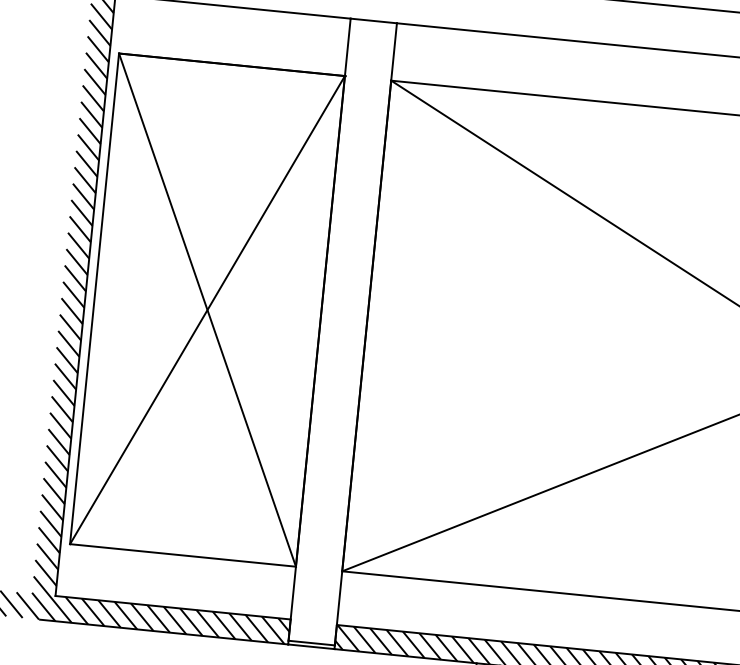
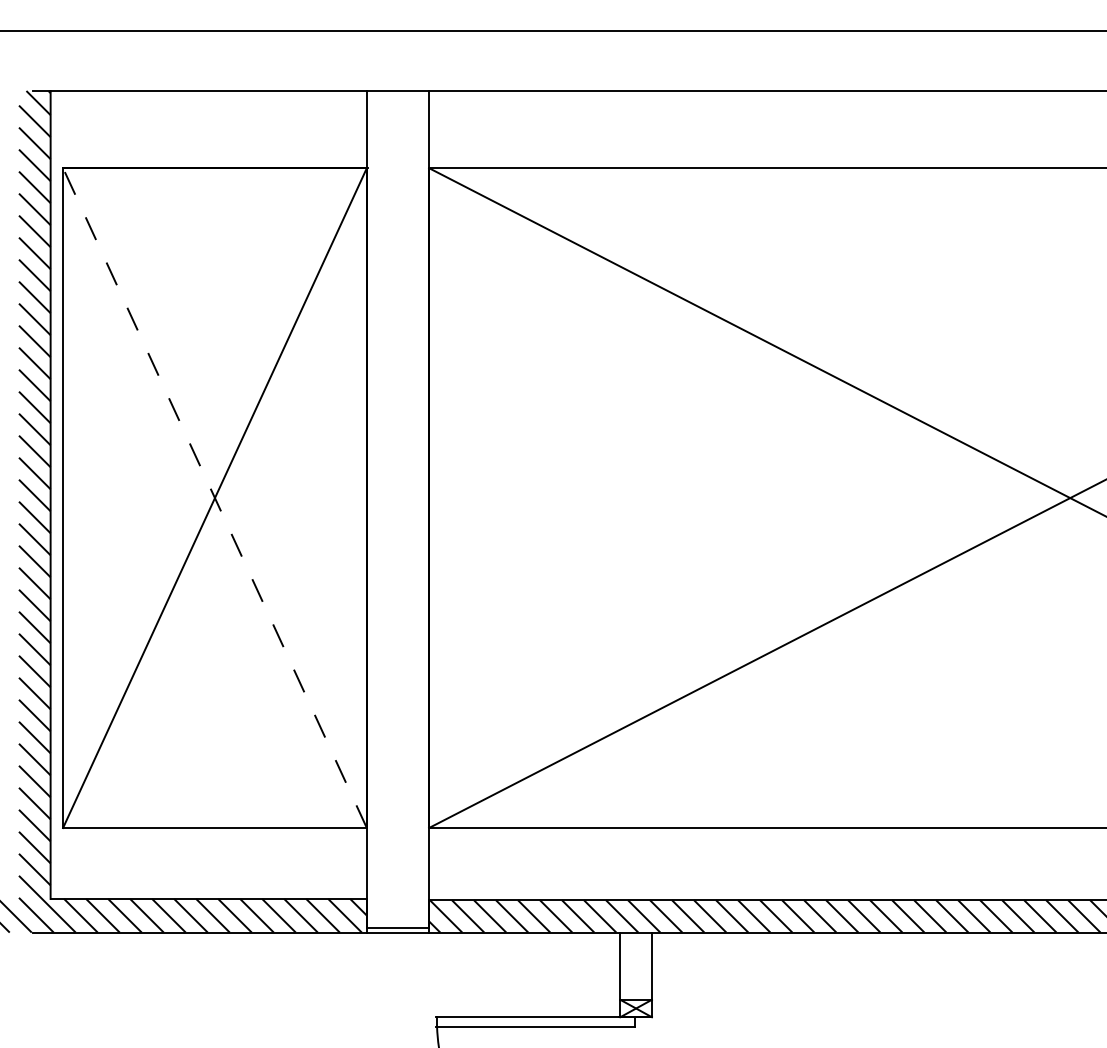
line: (207, 309) -> (214, 497), solid -> dashed

